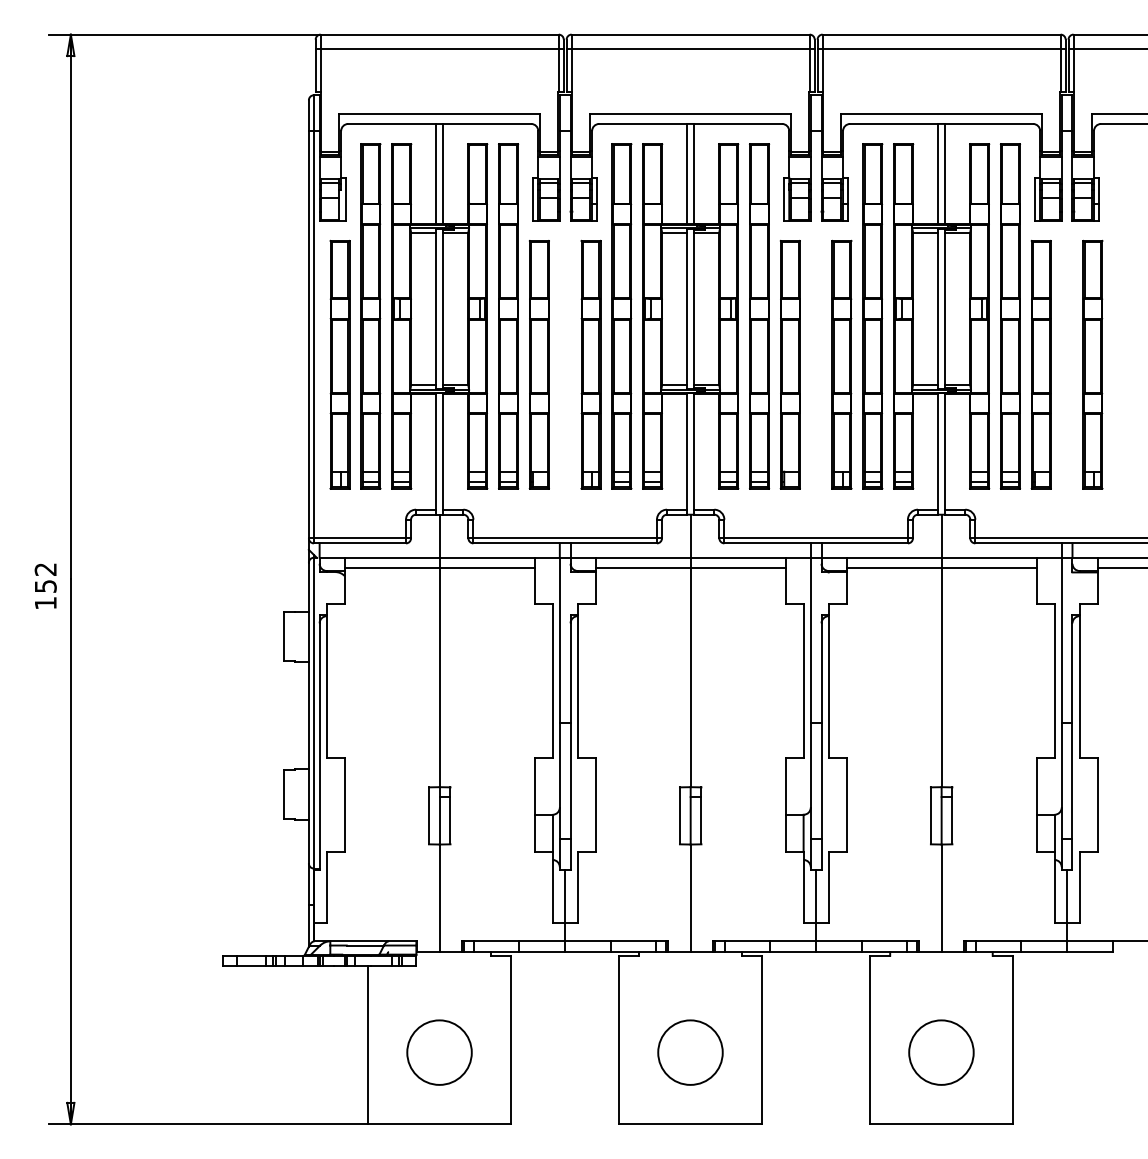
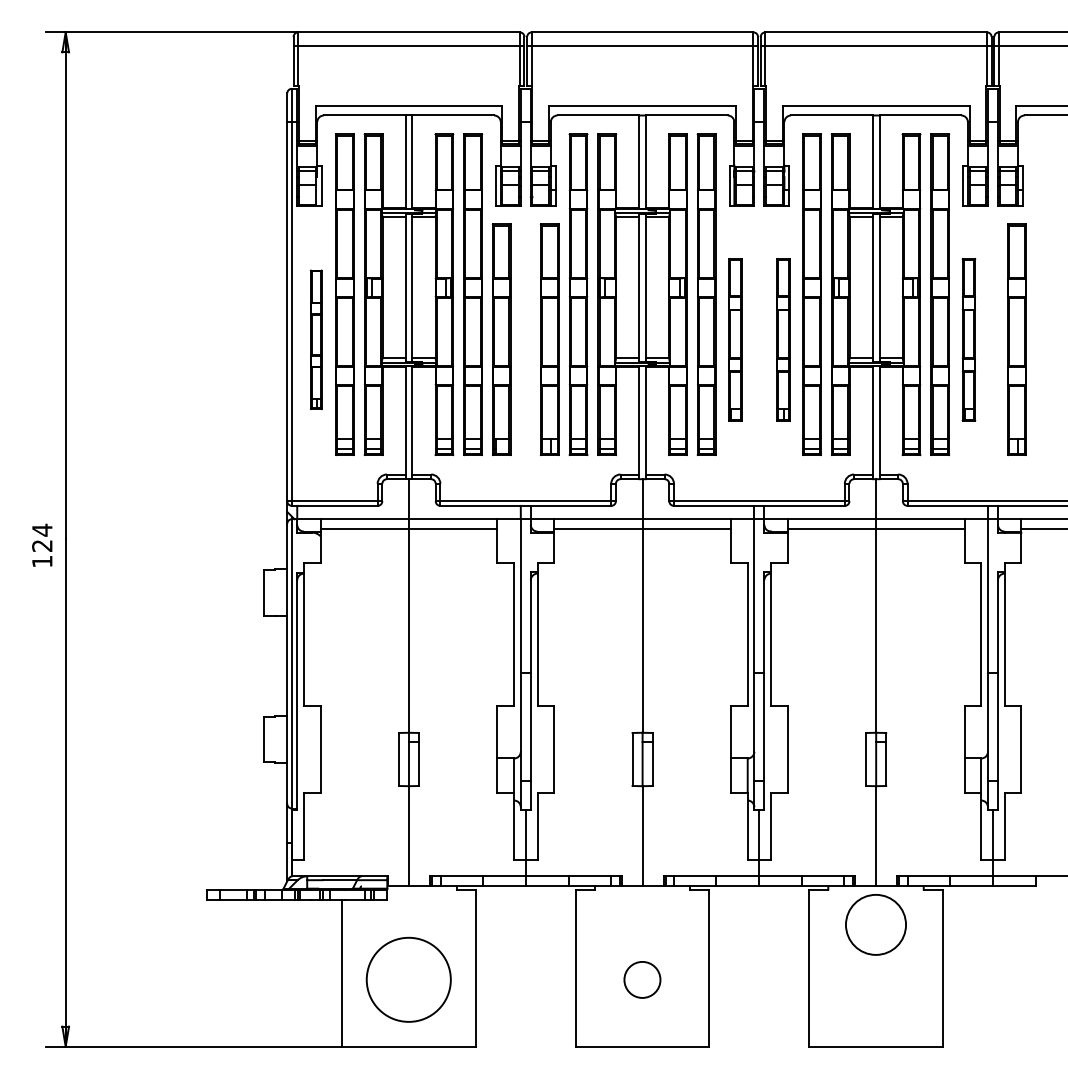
part: (340, 364) -> (316, 339), size x0.6
part: (790, 364) -> (735, 339), size x0.7
part: (842, 364) -> (783, 339), size x0.7
part: (1040, 364) -> (968, 339), size x0.7
text: (45, 577) -> (42, 537), 152 -> 124
circle: (439, 1052) -> (408, 979), size x1.4
circle: (690, 1052) -> (642, 979), size x0.6
circle: (940, 1052) -> (875, 924), moved

